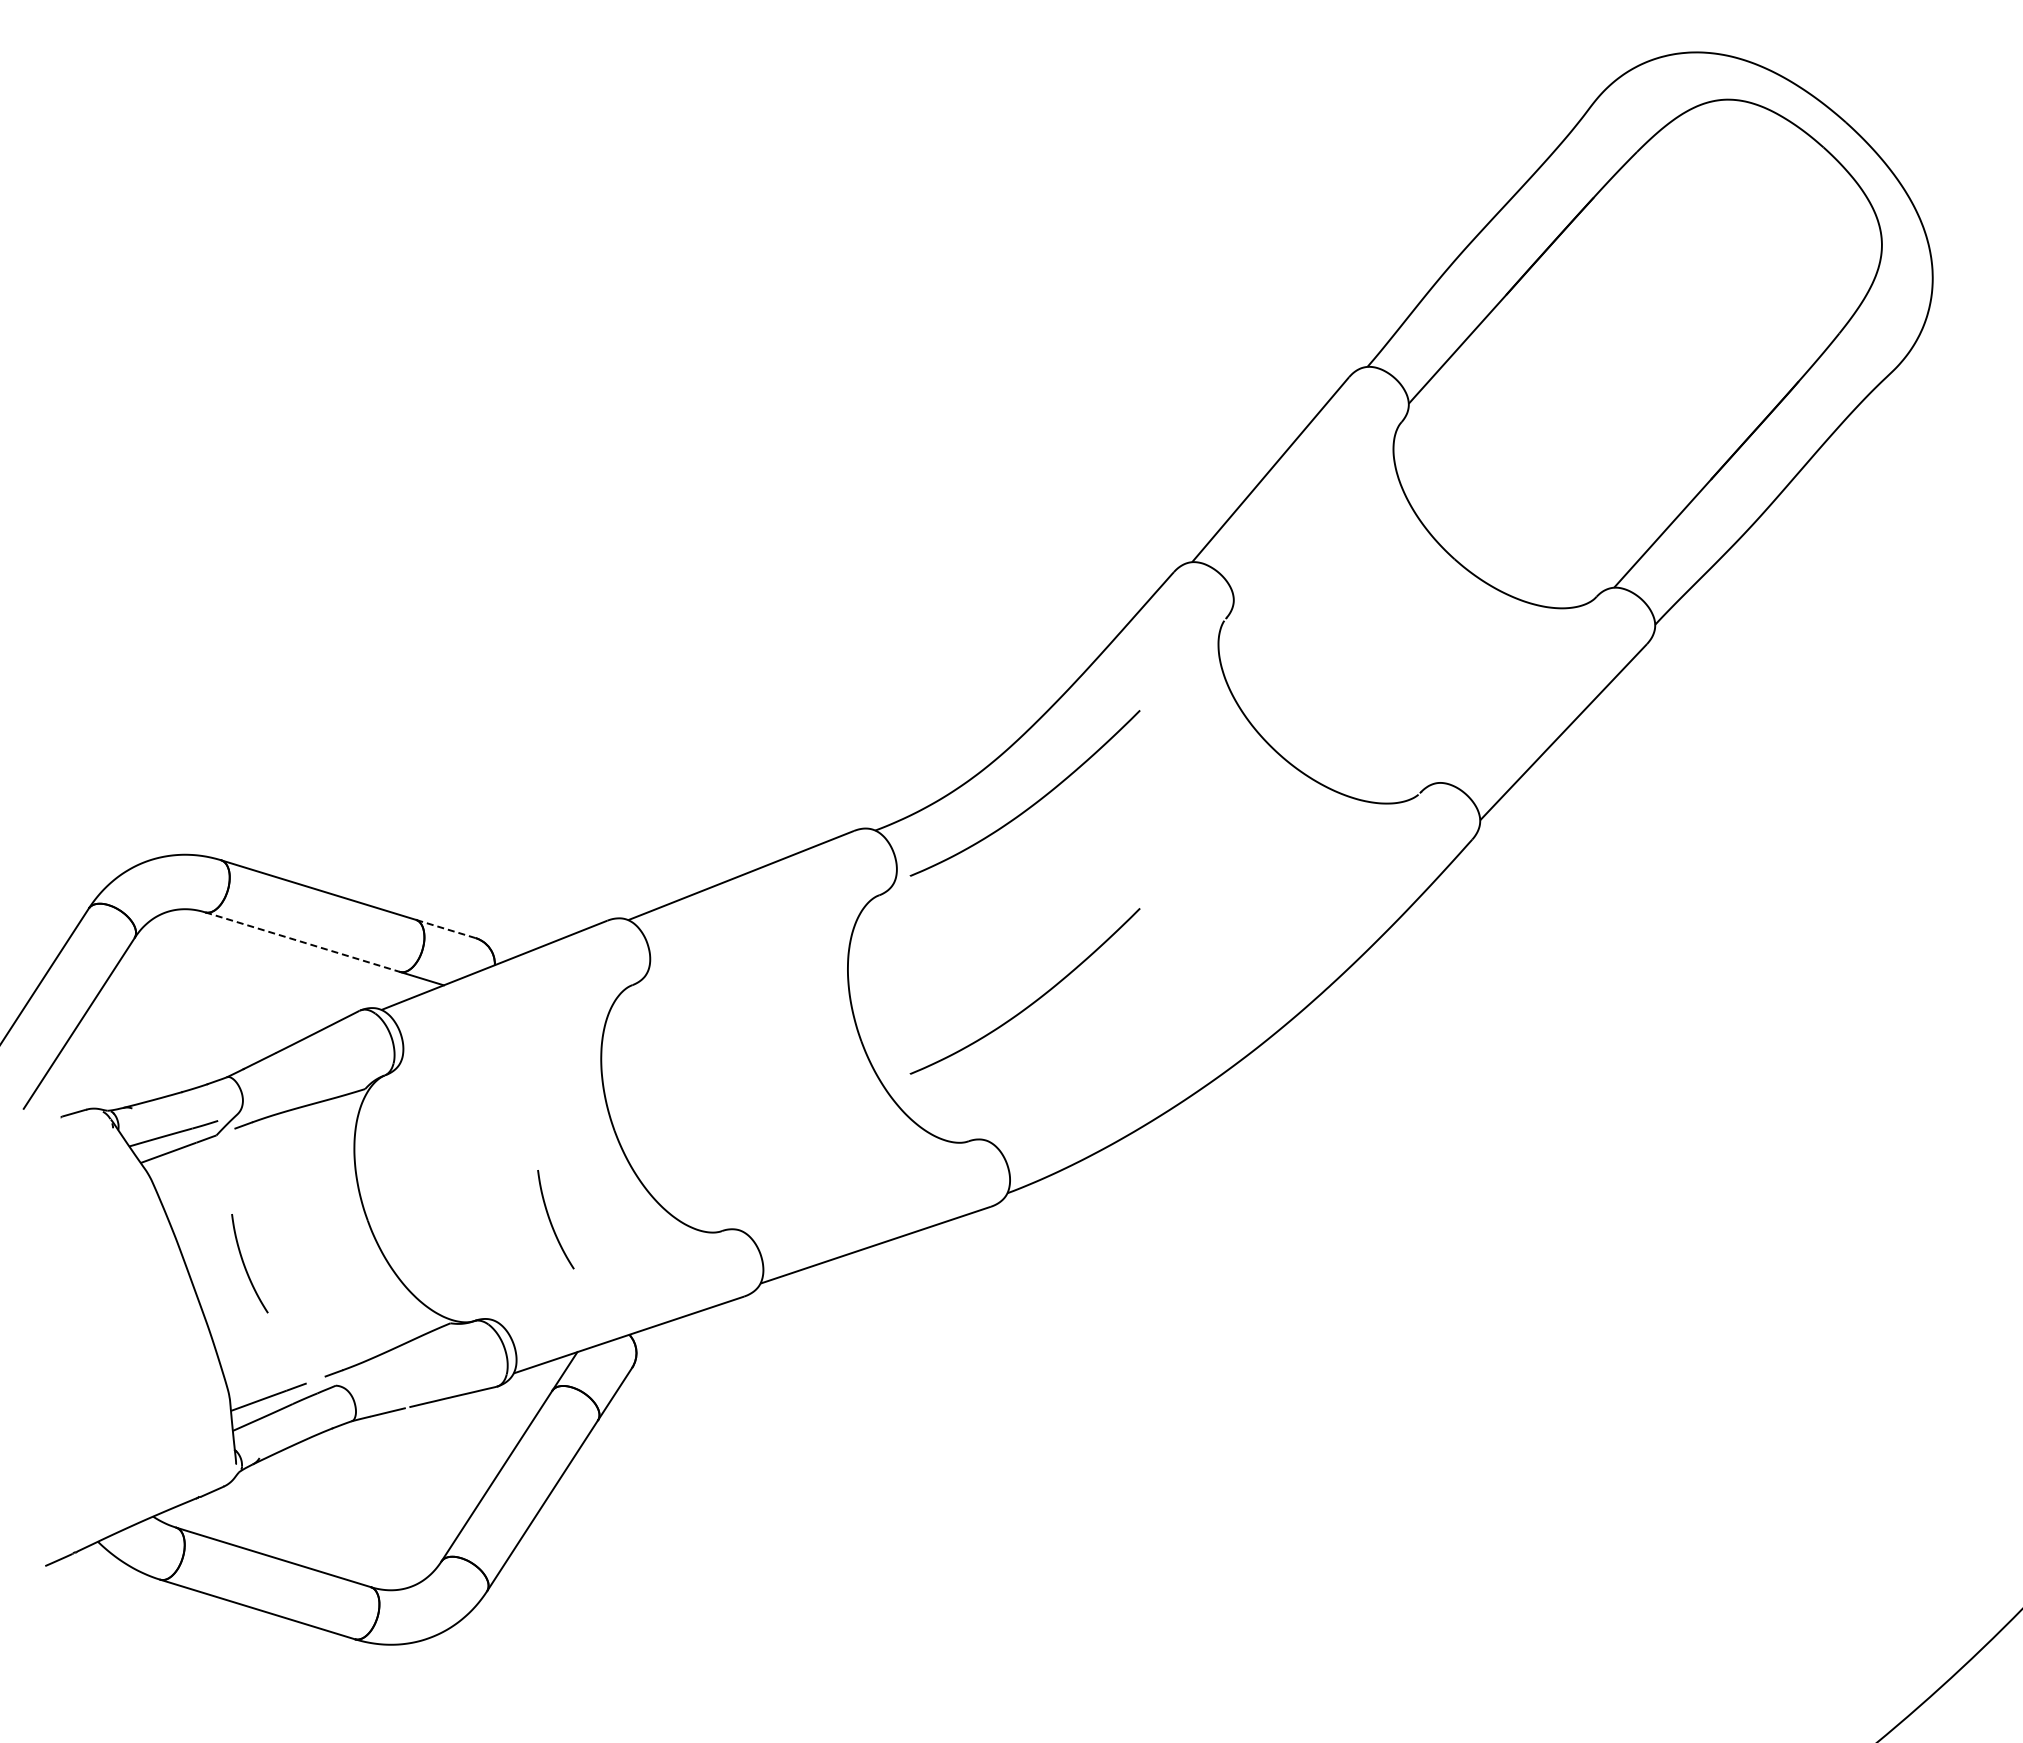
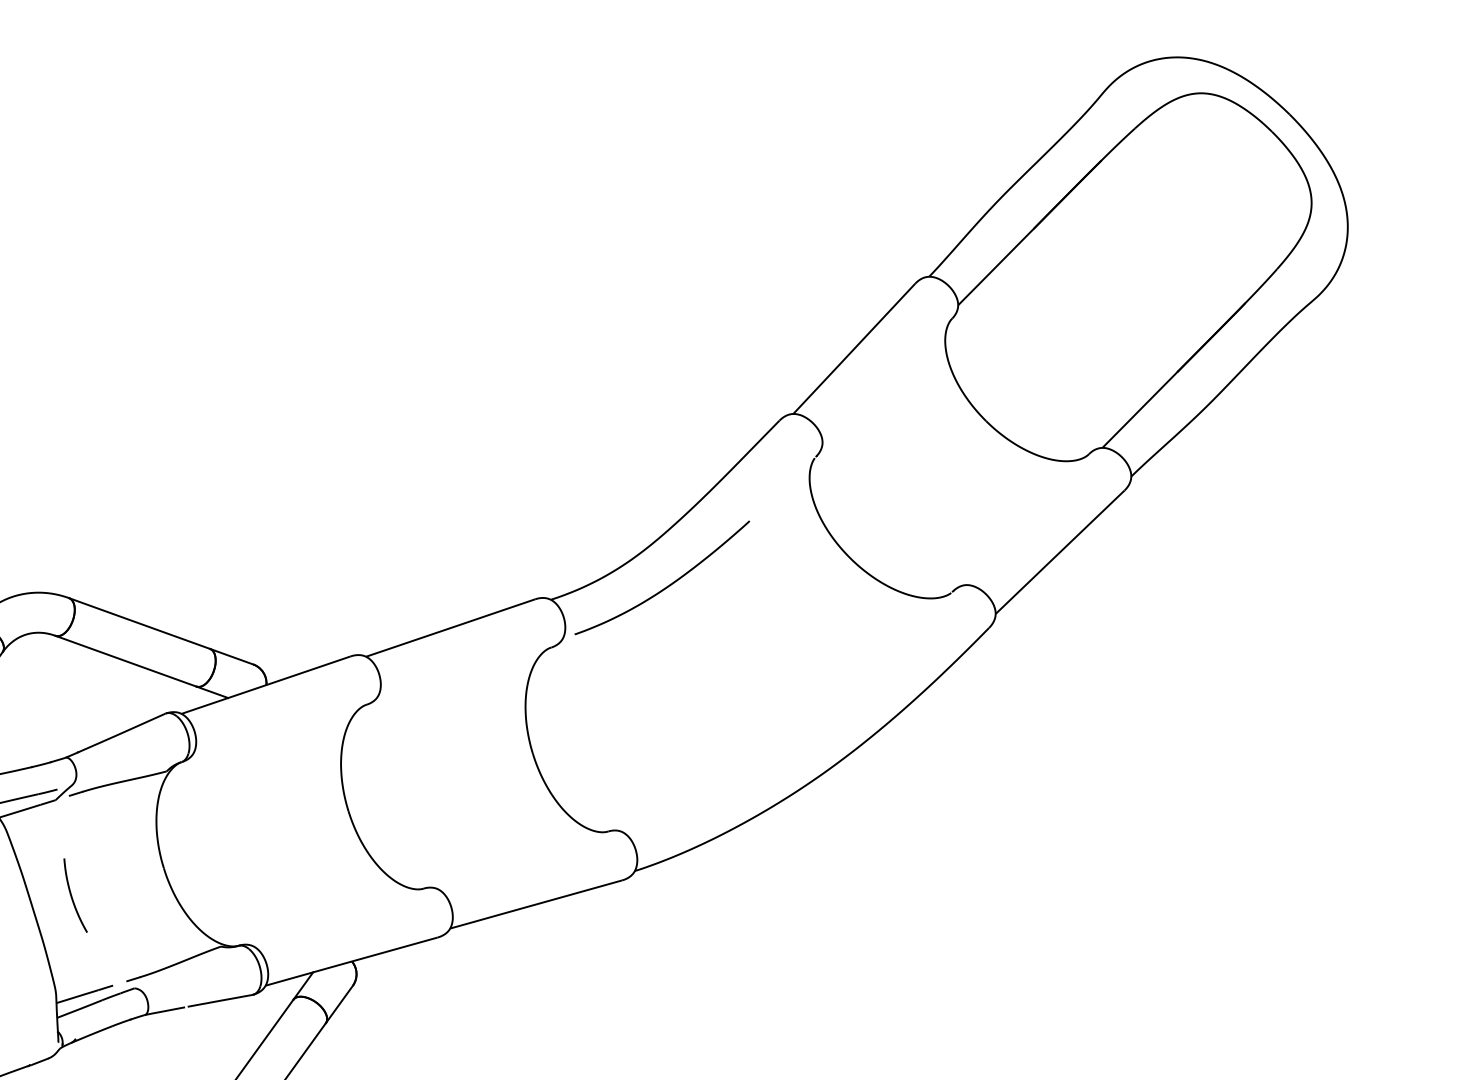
line: (445, 928) -> (231, 656), dashed -> solid
line: (302, 942) -> (125, 661), dashed -> solid
curve: (1033, 1001) -> (660, 731), removed
curve: (551, 1221) -> (298, 875), removed

